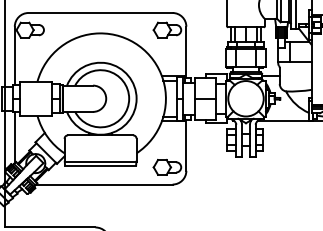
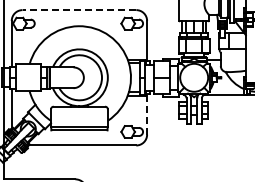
line: (100, 13) -> (79, 10), solid -> dashed
line: (186, 145) -> (147, 114), solid -> dashed

